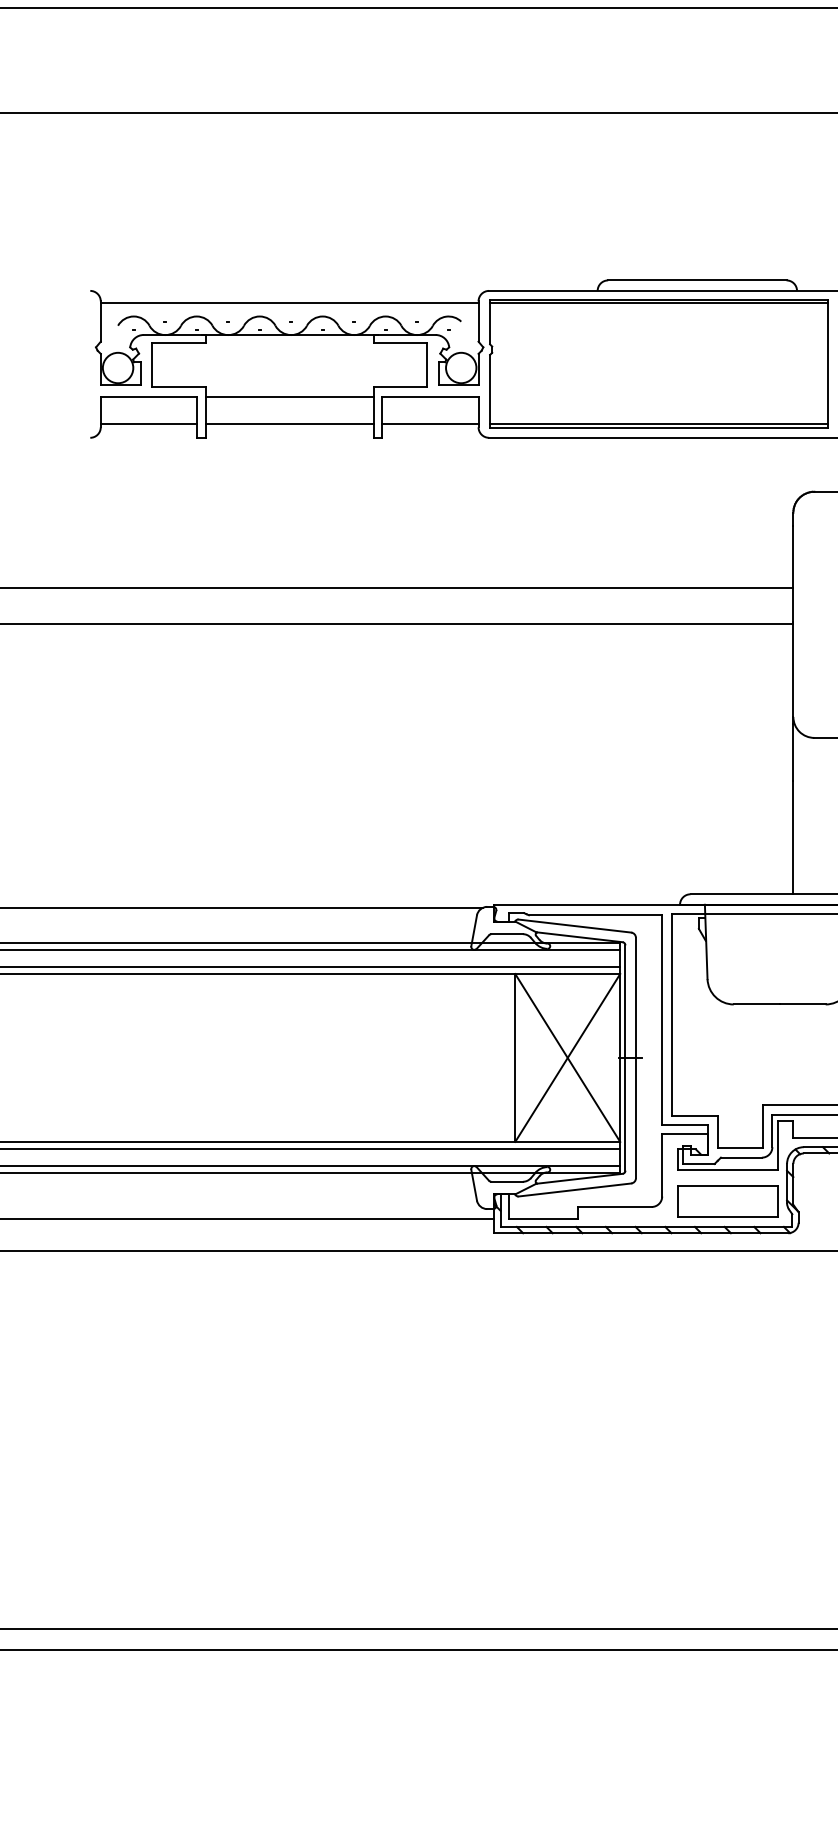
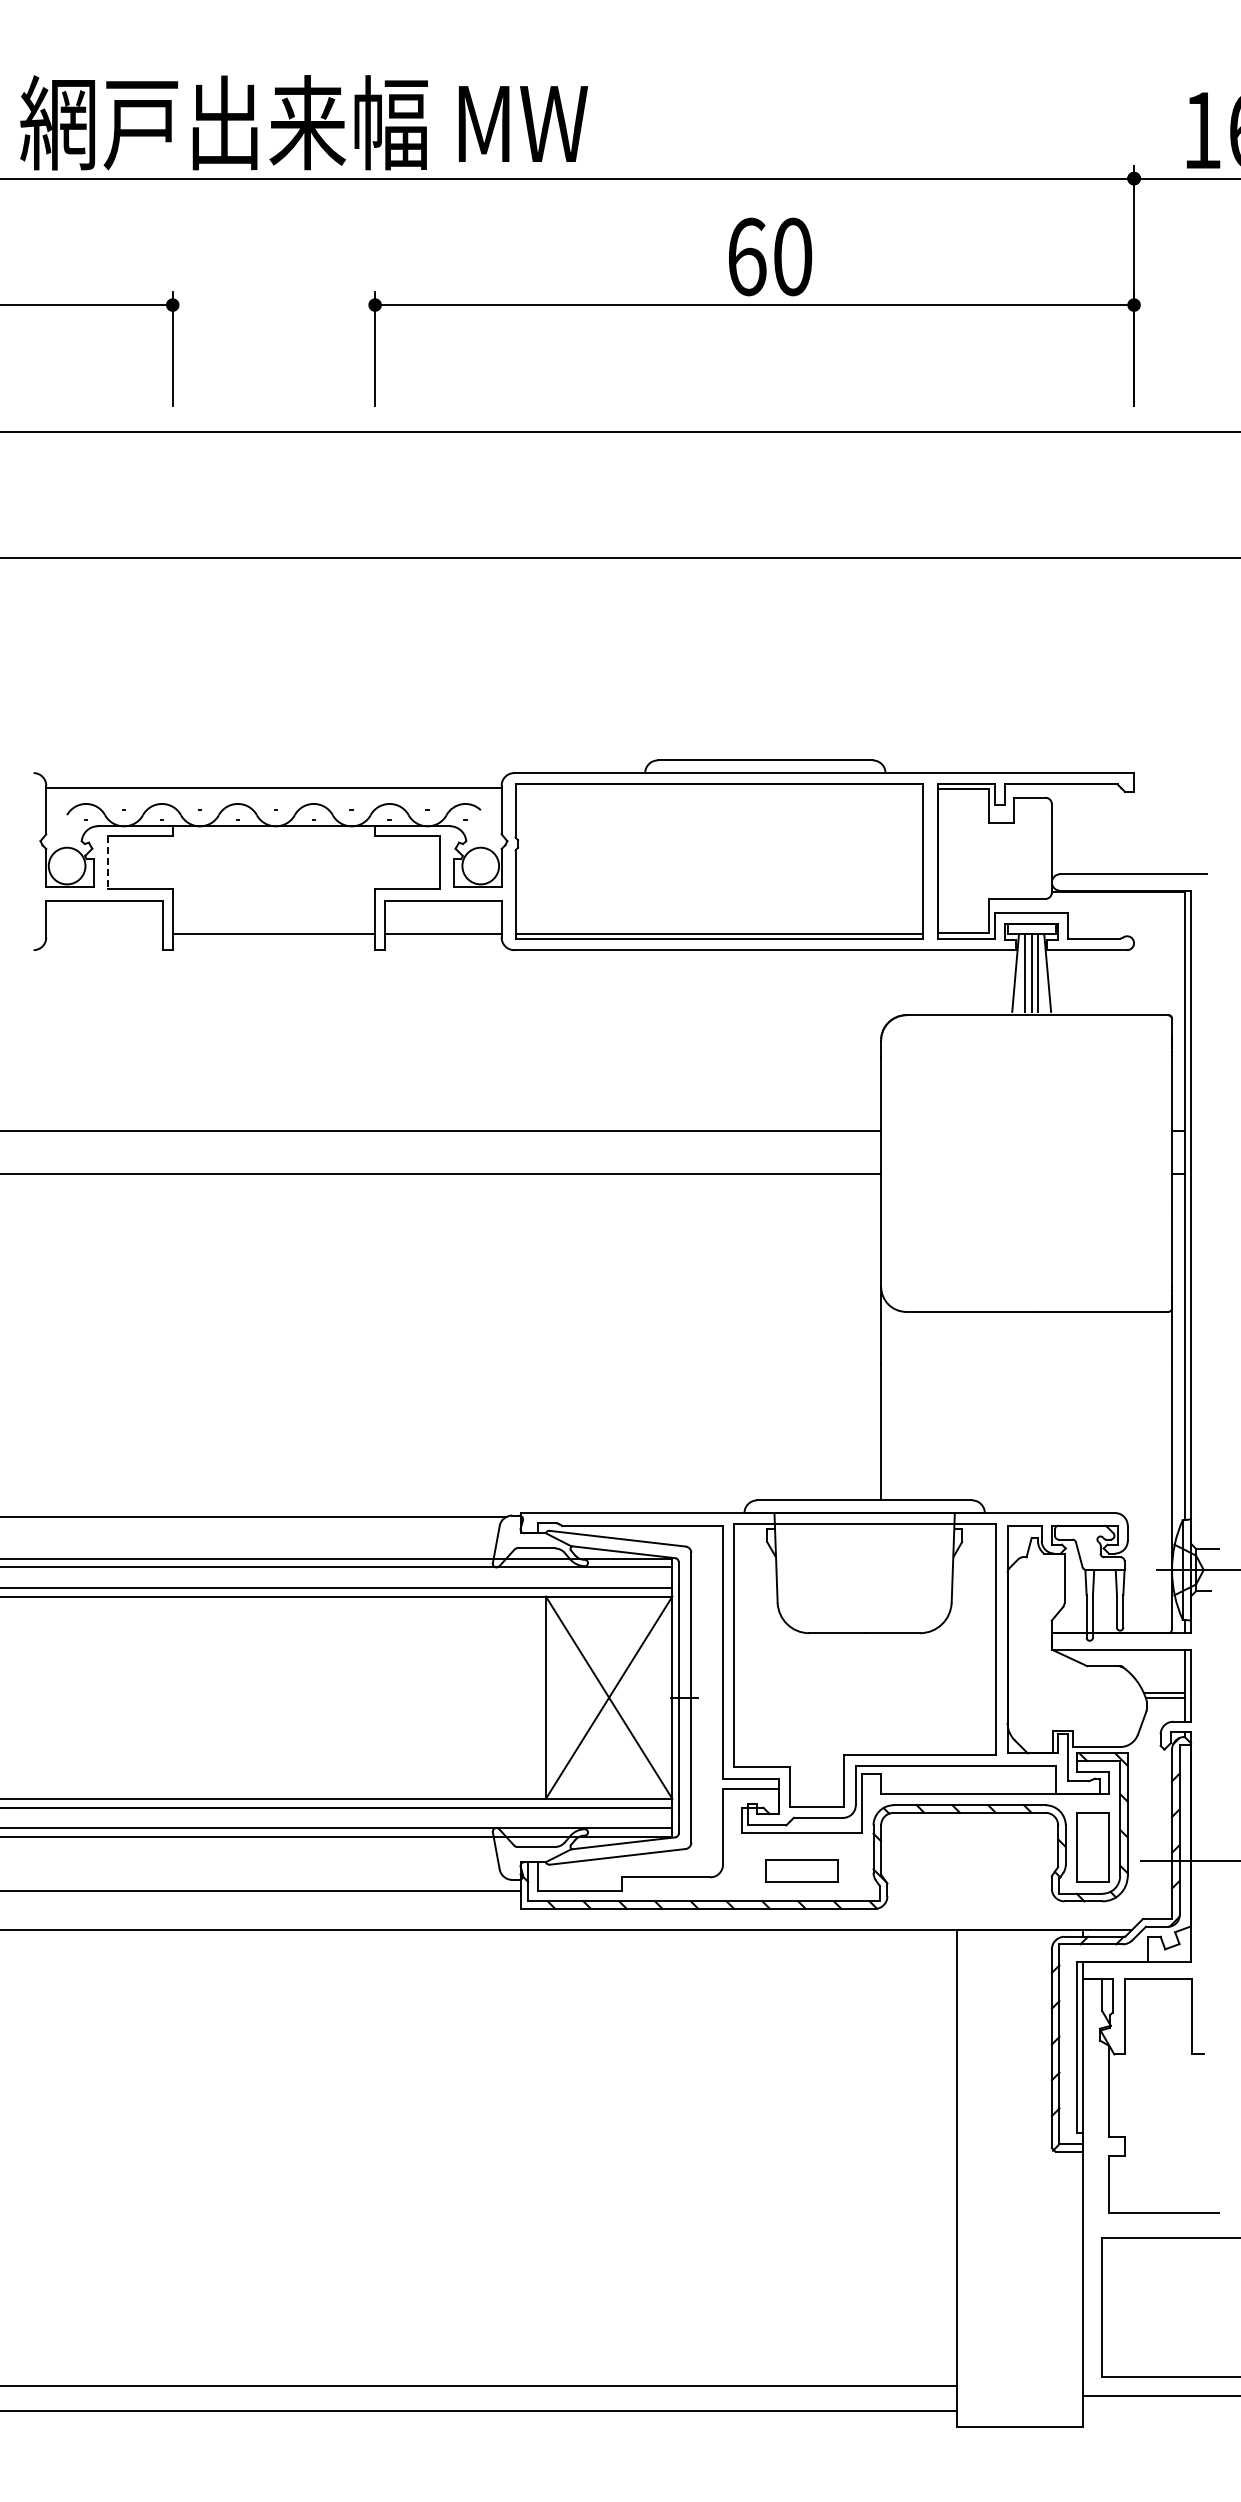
line: (658, 303) -> (718, 788), removed
line: (152, 365) -> (108, 862), solid -> dashed
line: (289, 396) -> (273, 900), removed
line: (149, 423) -> (104, 933), removed
part: (727, 1201) -> (801, 1870), size x0.6

